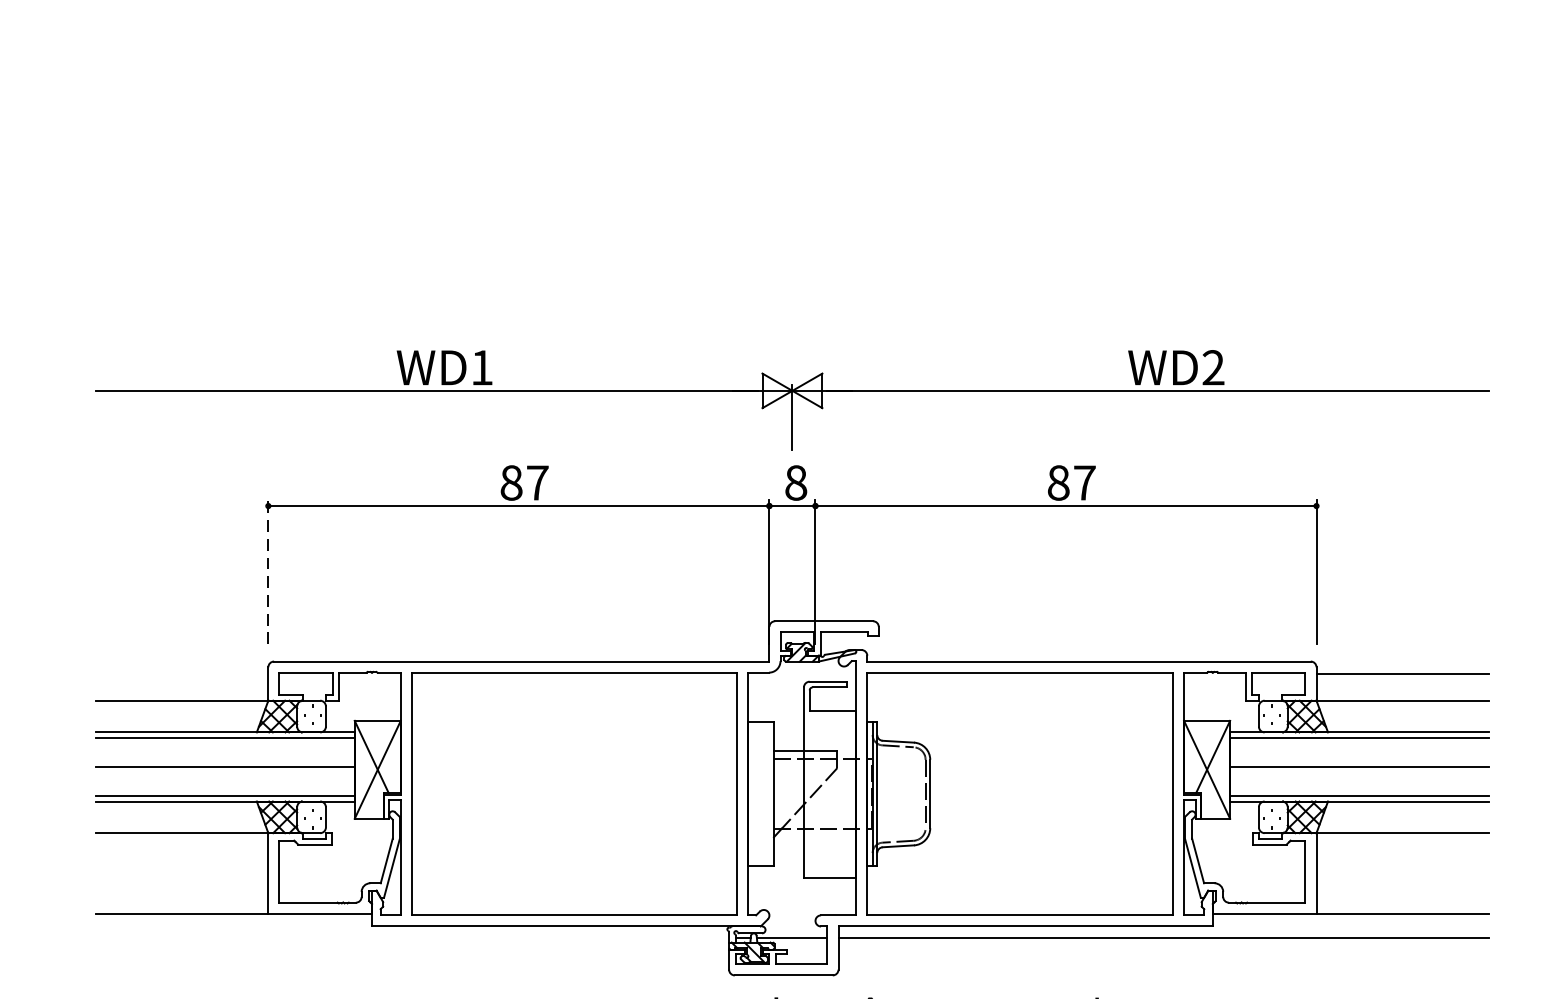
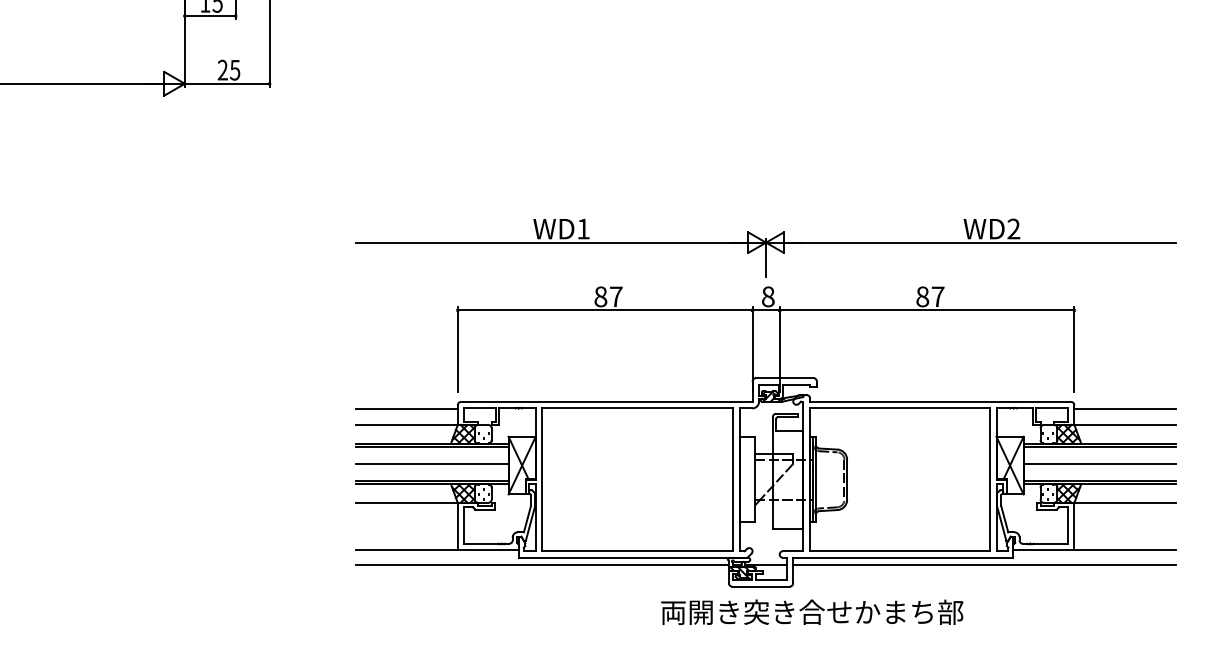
line: (267, 570) -> (457, 348), dashed -> solid
line: (181, 674) -> (406, 409), added
line: (412, 937) -> (542, 564), added

